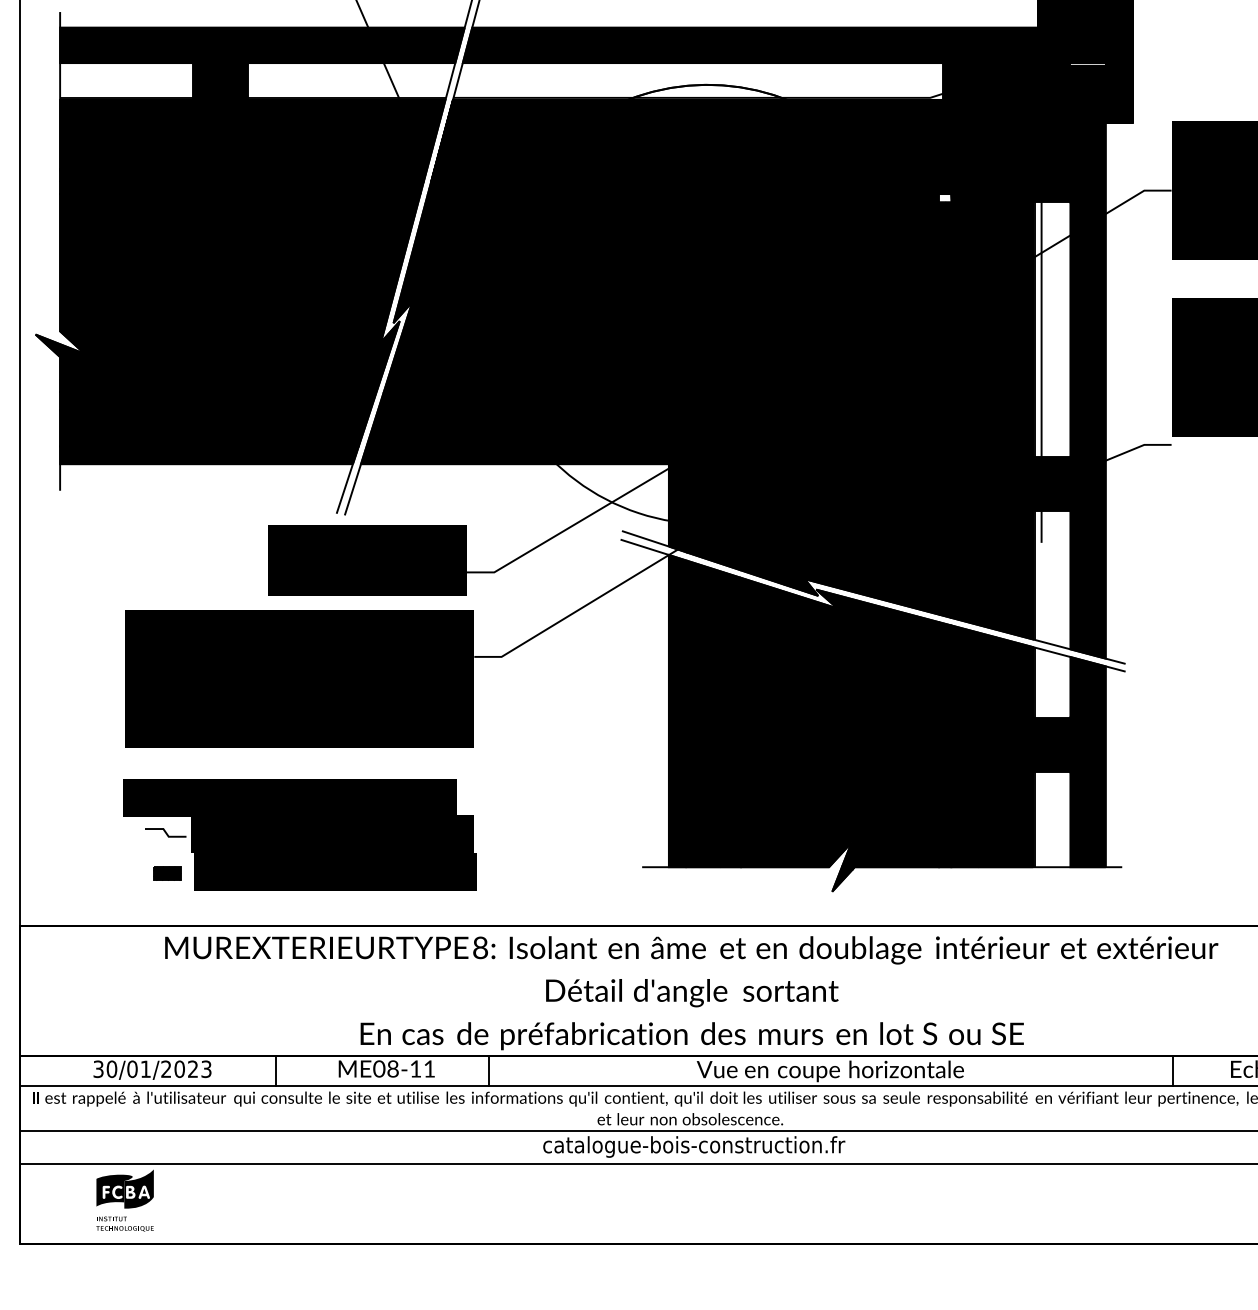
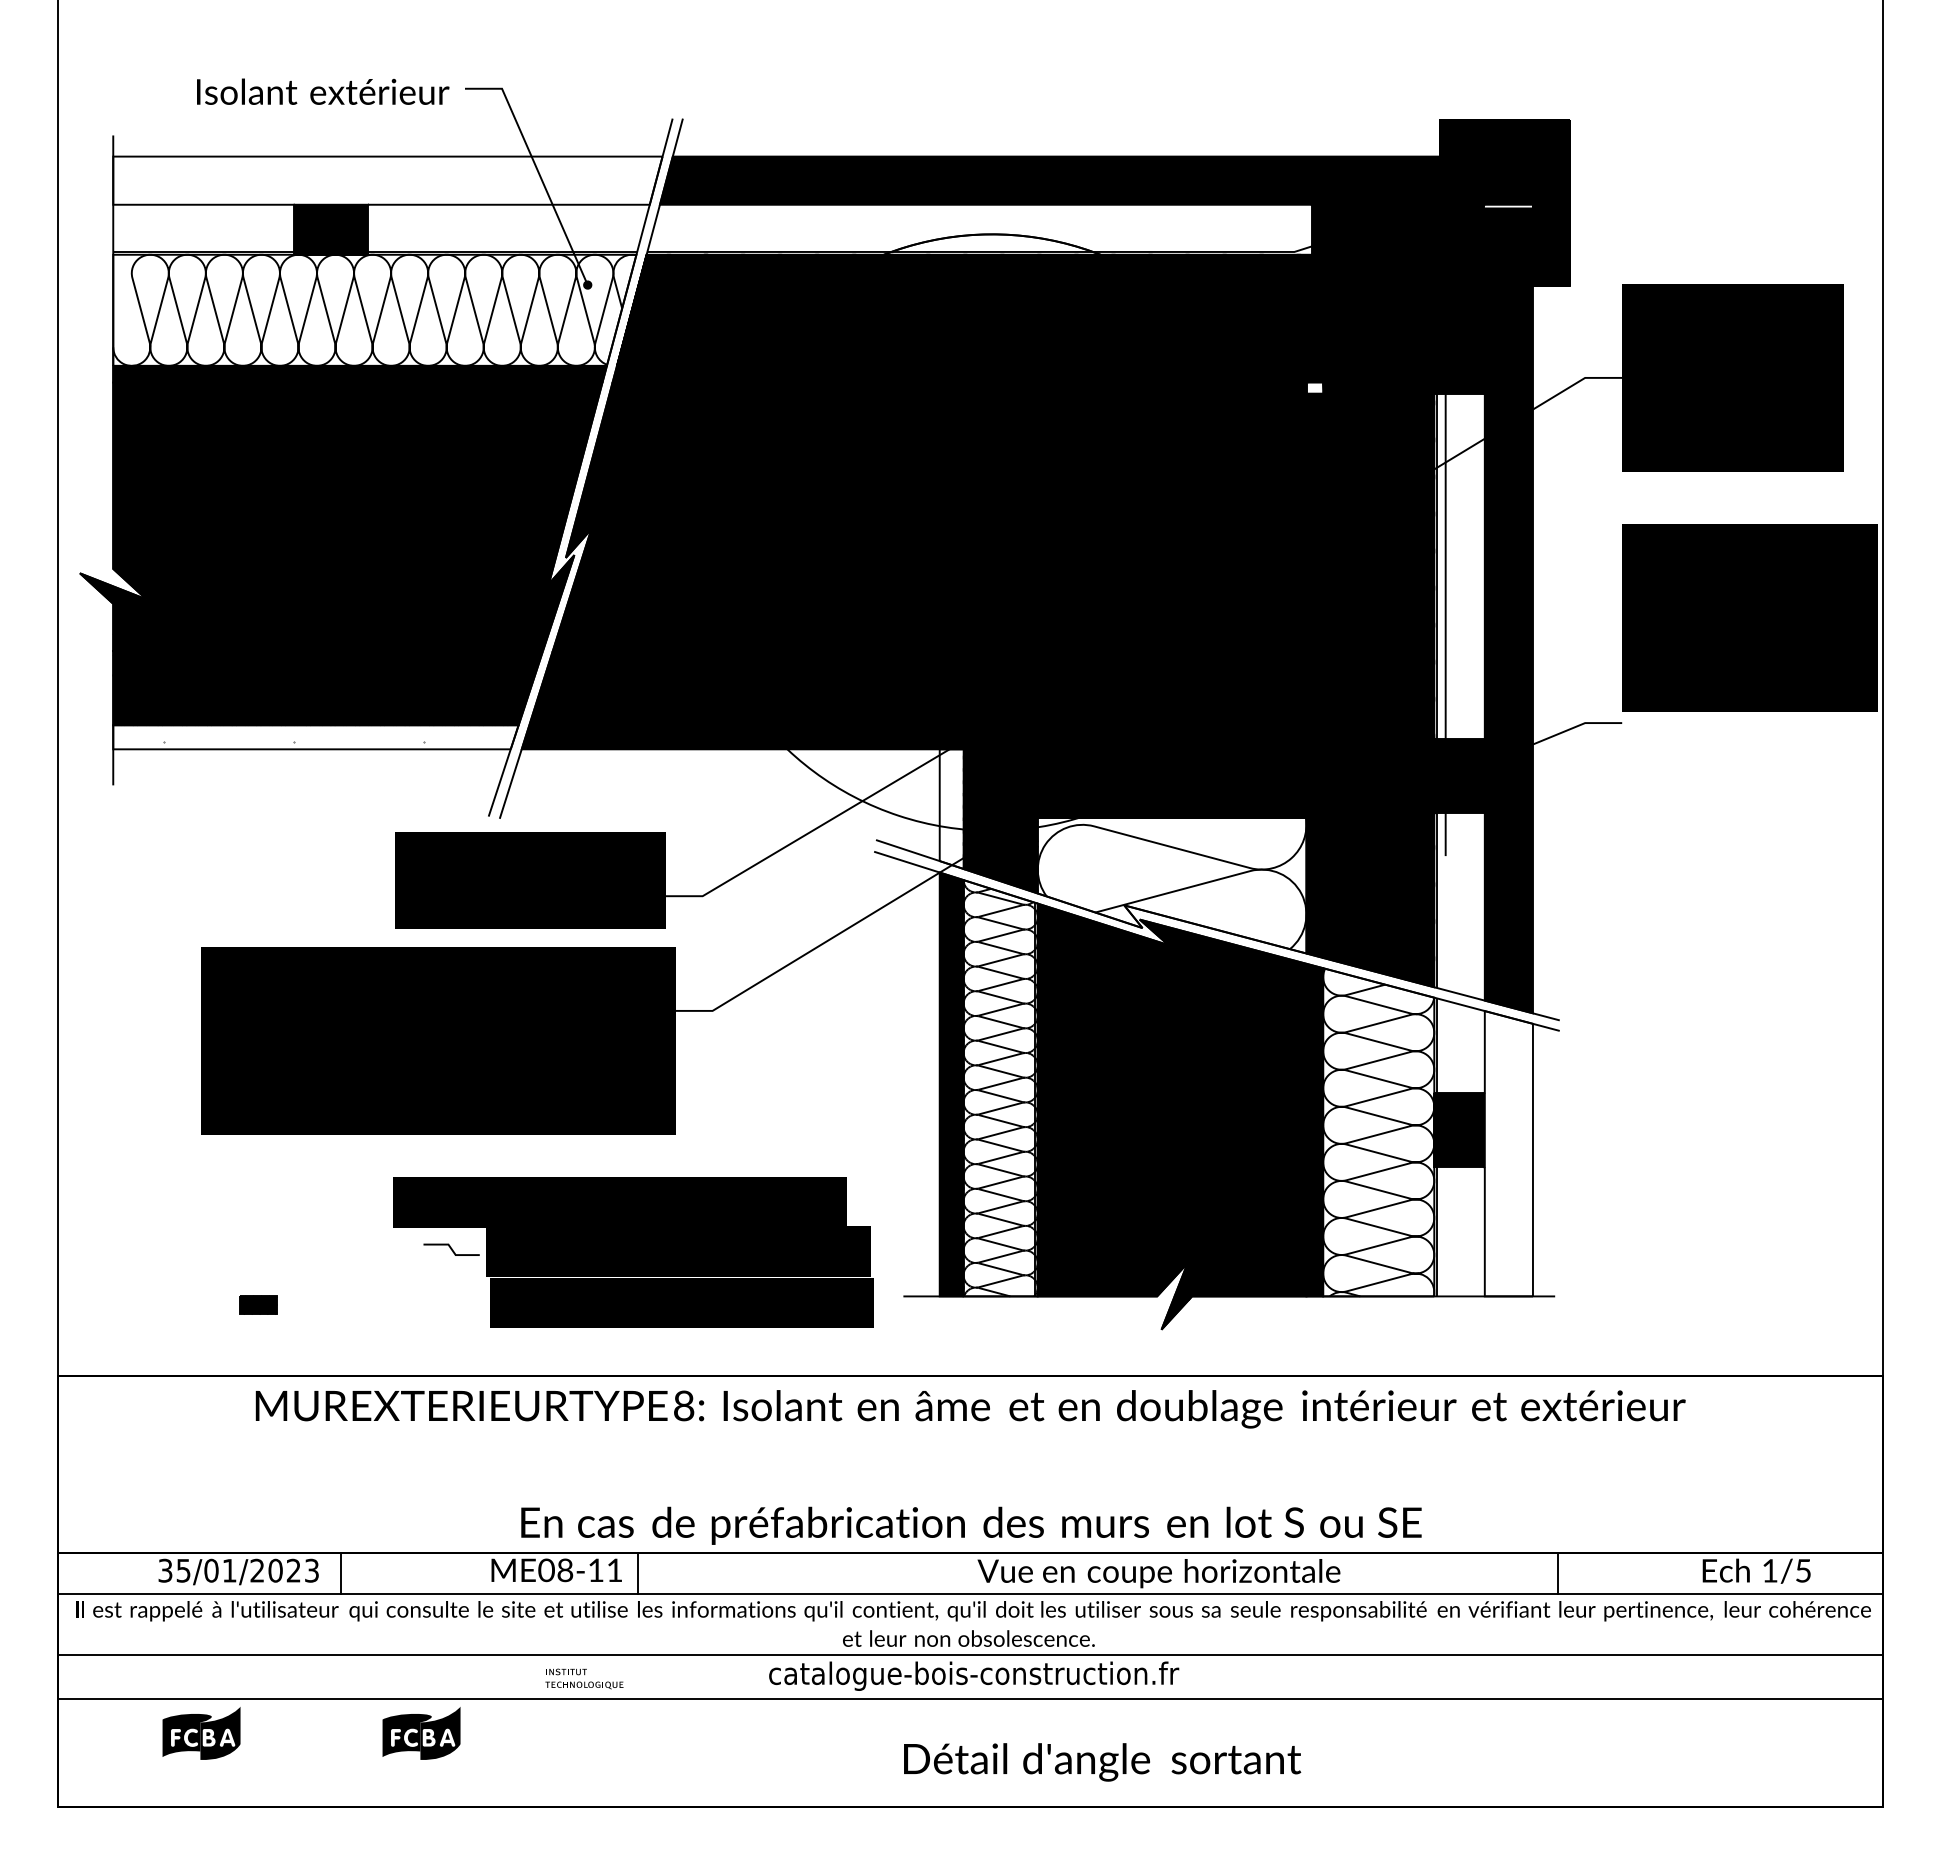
fill: (262, 45) -> (387, 180), removed
fill: (252, 140) -> (374, 309), removed
fill: (209, 455) -> (315, 737), removed
fill: (677, 508) -> (951, 809), removed
fill: (839, 564) -> (1171, 885), removed
fill: (713, 714) -> (1000, 1088), removed
fill: (992, 746) -> (1378, 1132), removed
fill: (1087, 761) -> (1508, 1153), removed
part: (299, 834) -> (633, 1252), moved
text: (692, 993) -> (1102, 1762), moved
text: (111, 1069) -> (183, 1570), 30/01/2023 -> 35/01/2023
line: (276, 1070) -> (340, 1572), moved
line: (489, 1070) -> (638, 1572), moved
line: (1172, 1070) -> (1557, 1572), moved
part: (287, 1189) -> (421, 1733), added
part: (125, 1223) -> (584, 1678), moved

